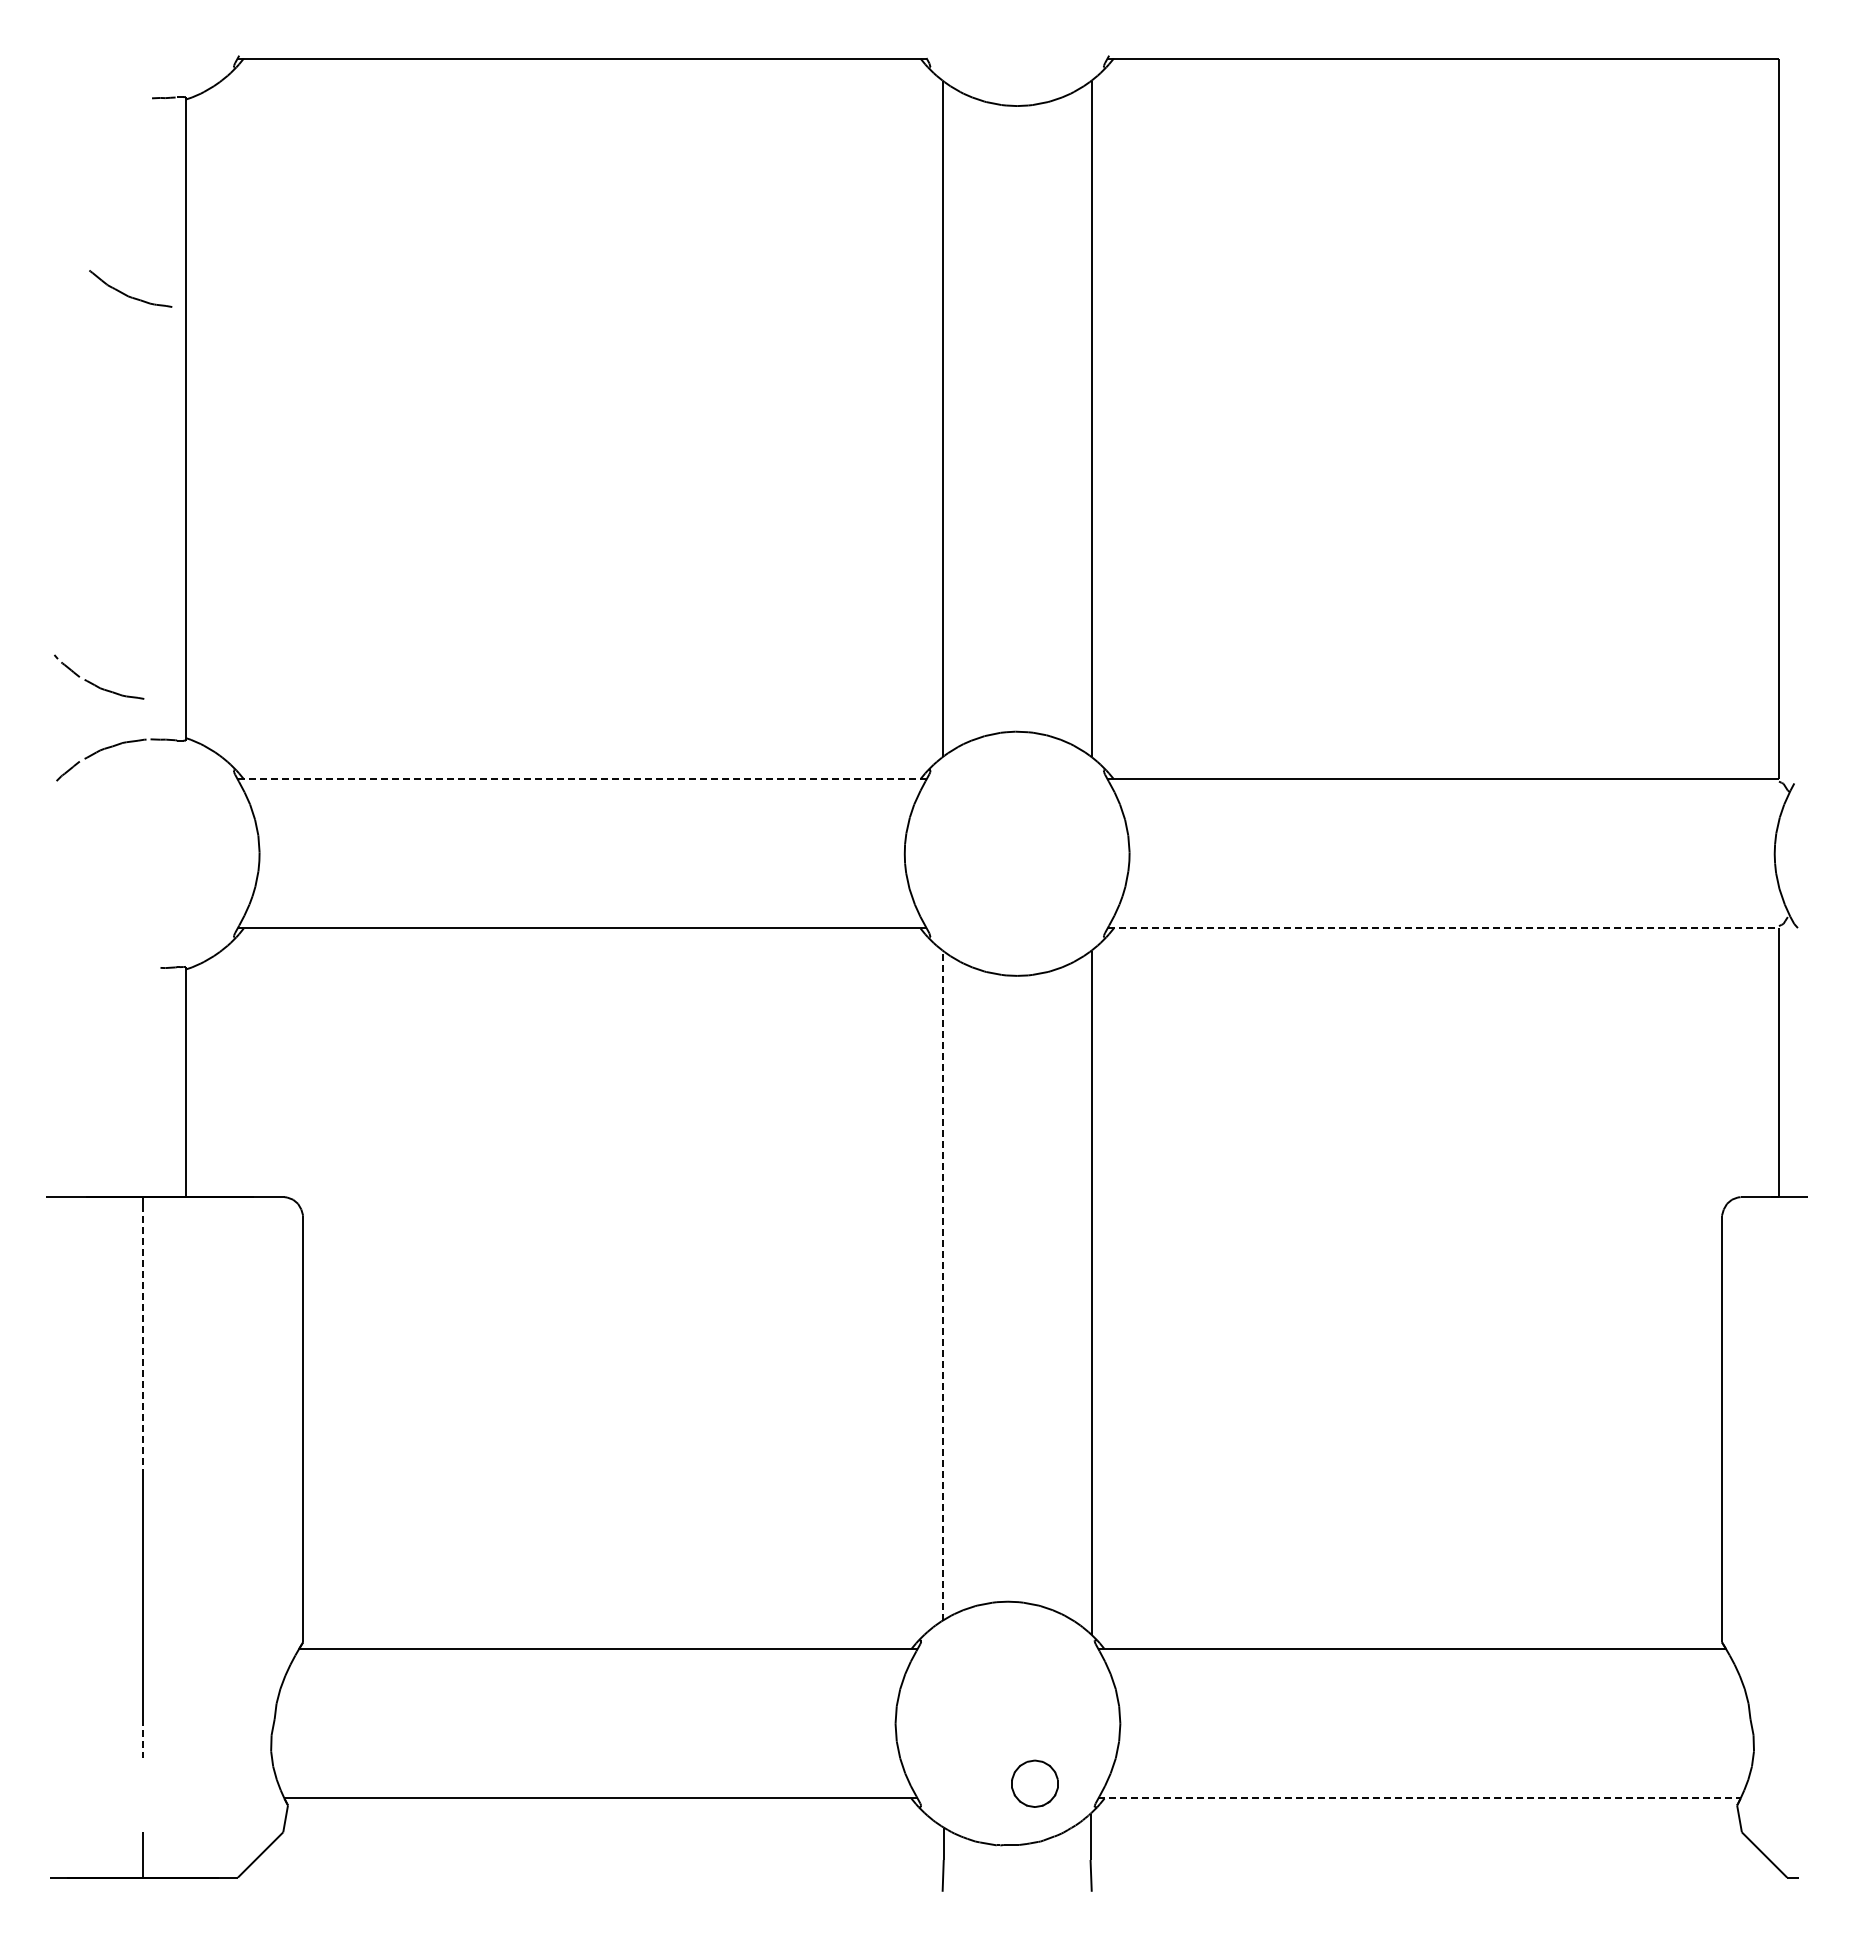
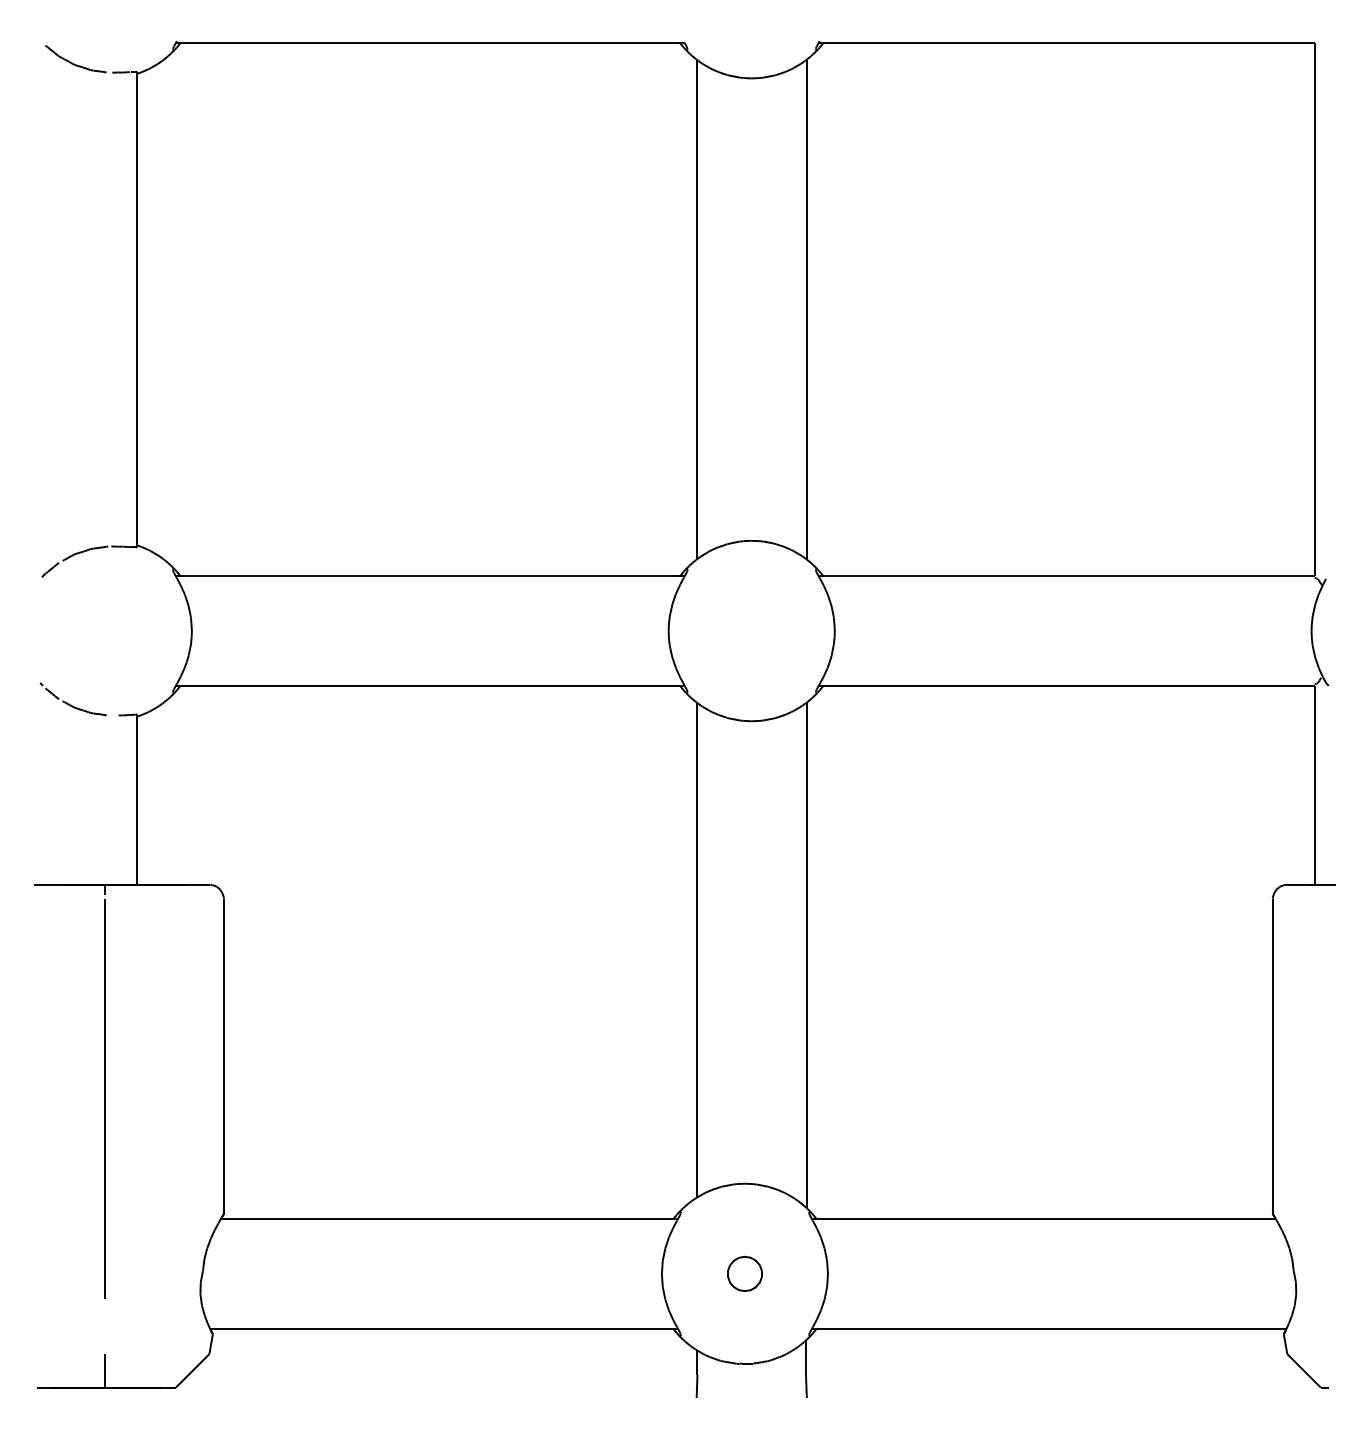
part: (127, 294) -> (73, 63), moved
part: (95, 684) -> (70, 704), moved
line: (582, 779) -> (430, 576), dashed -> solid
line: (1443, 928) -> (1066, 686), dashed -> solid
line: (942, 1285) -> (696, 950), dashed -> solid
line: (142, 1346) -> (105, 995), dashed -> solid
line: (142, 1738) -> (105, 1284), dashed -> solid
part: (1034, 1783) -> (744, 1273), moved
line: (1420, 1798) -> (1049, 1329), dashed -> solid

